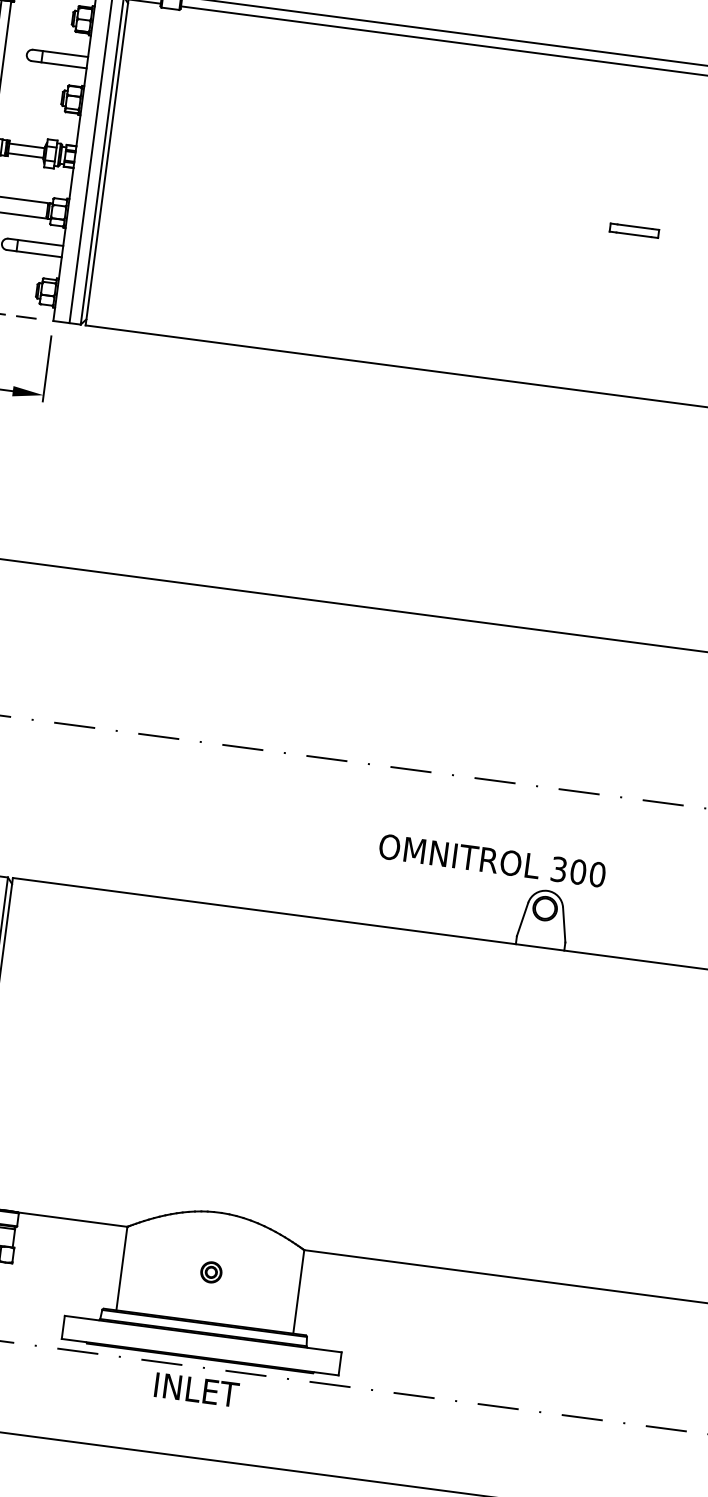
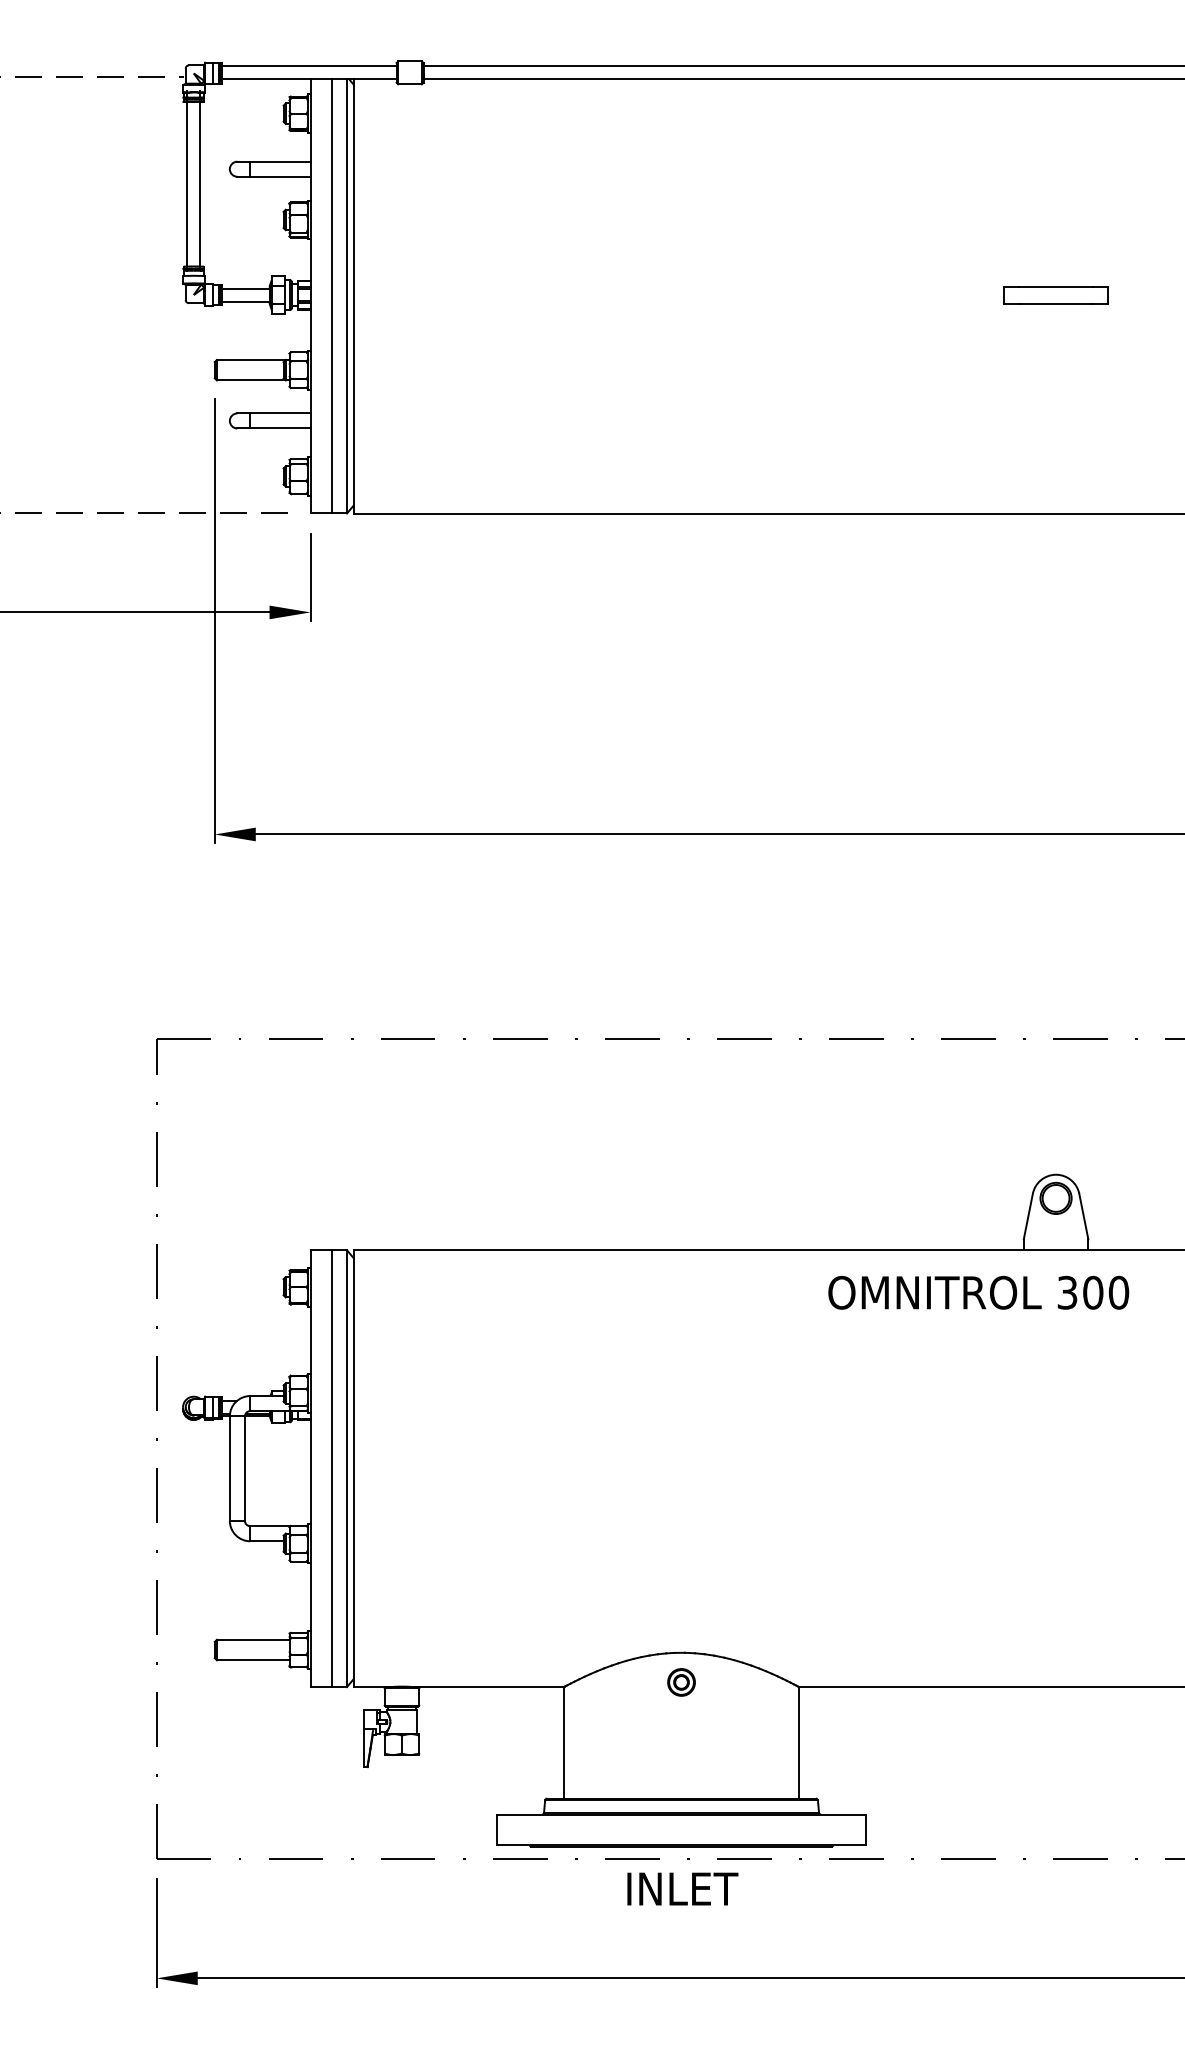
part: (634, 230) -> (1055, 294), size x1.6
text: (492, 860) -> (978, 1292), moved
part: (211, 1272) -> (681, 1682), moved

